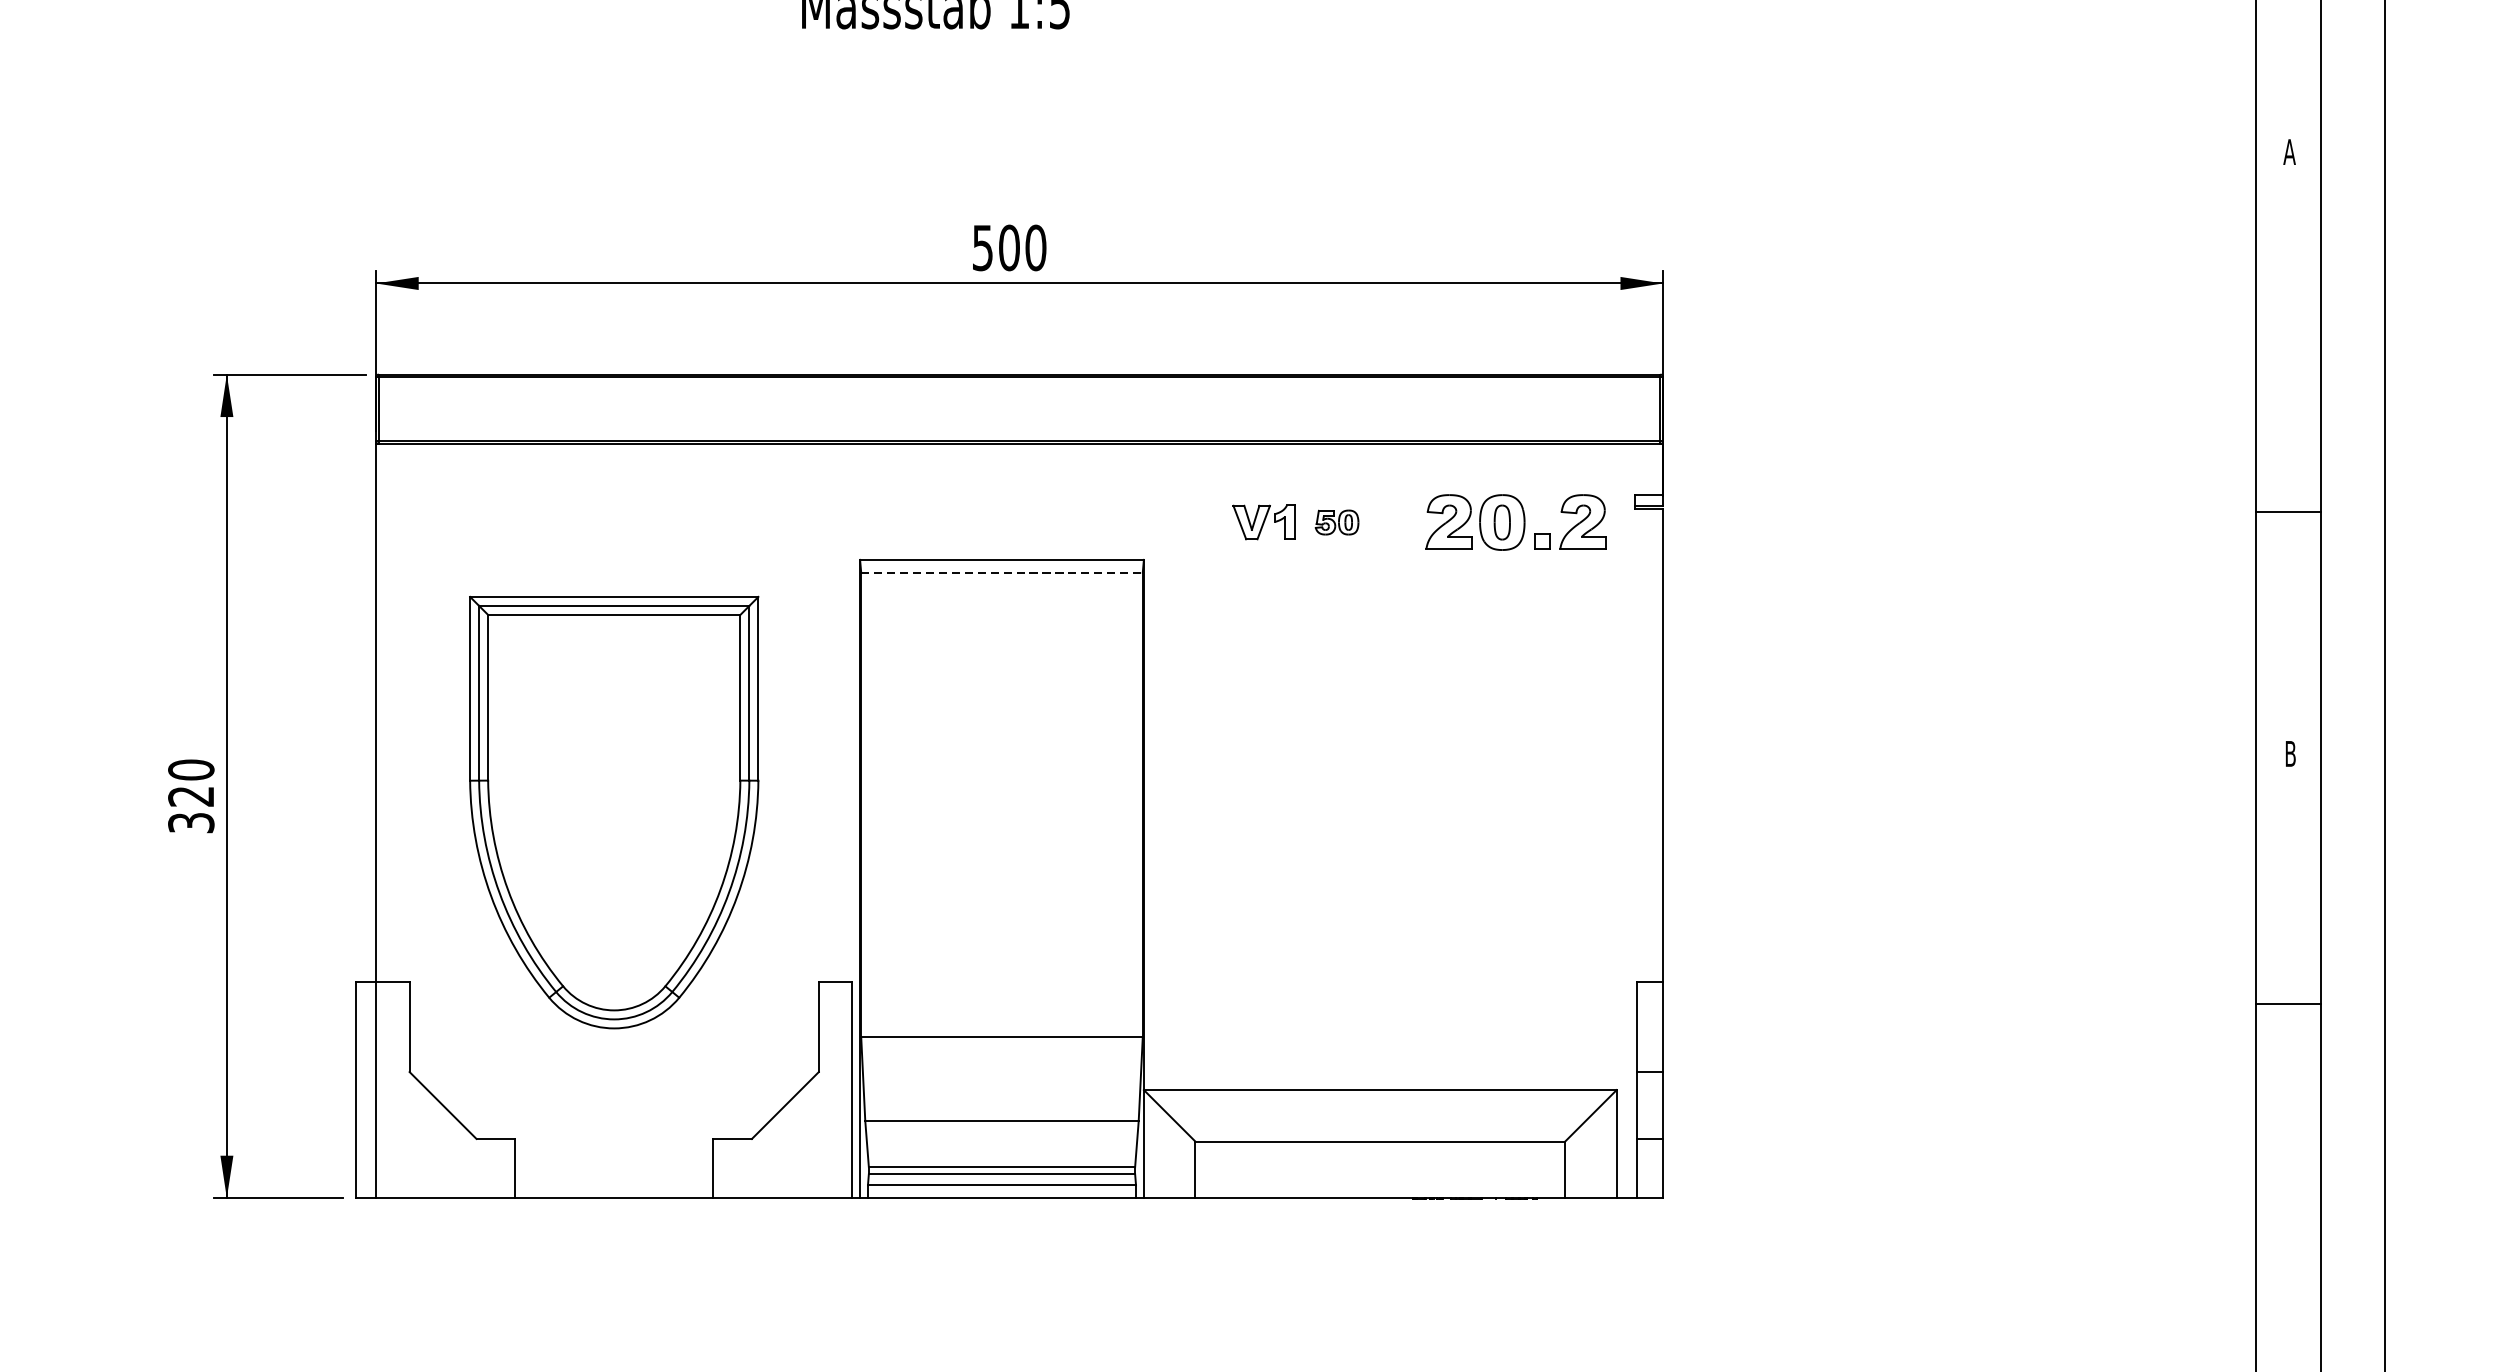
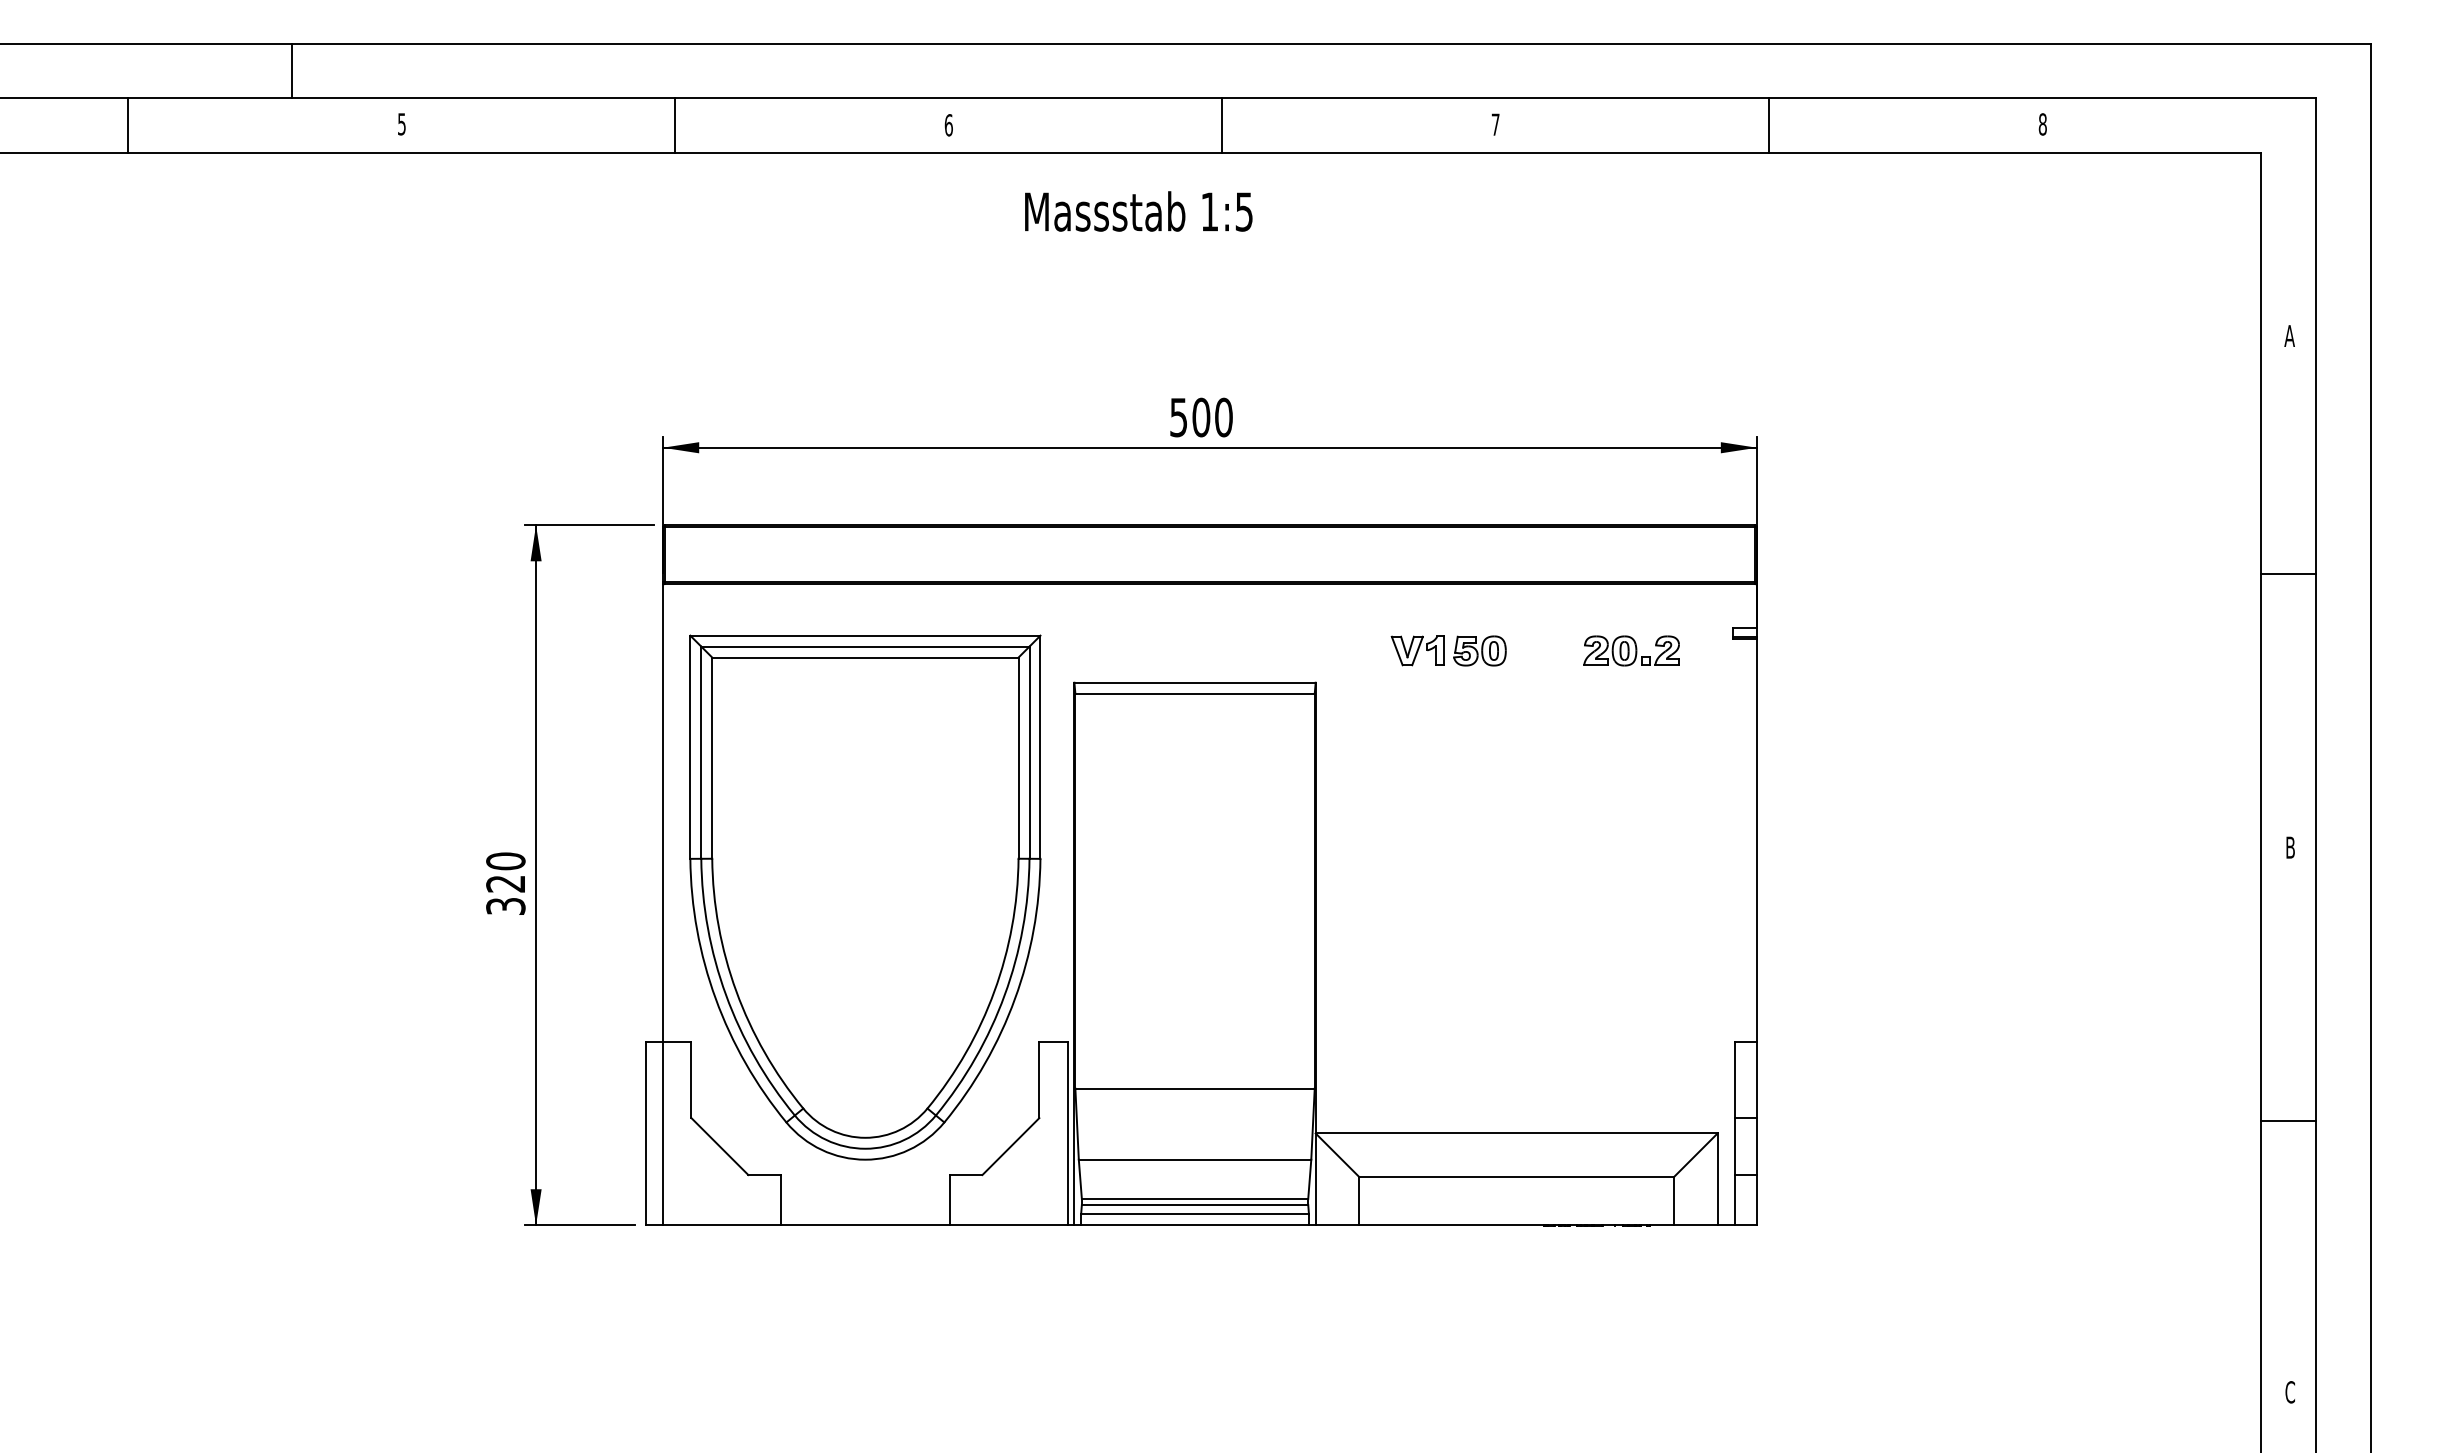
line: (2288, 512) -> (2288, 574), moved
part: (1336, 521) -> (1479, 650), size x1.43
part: (1515, 521) -> (1631, 650), size x0.62
line: (1002, 572) -> (1195, 693), dashed -> solid
part: (614, 812) -> (865, 897), size x1.43
line: (2288, 1004) -> (2288, 1121), moved

